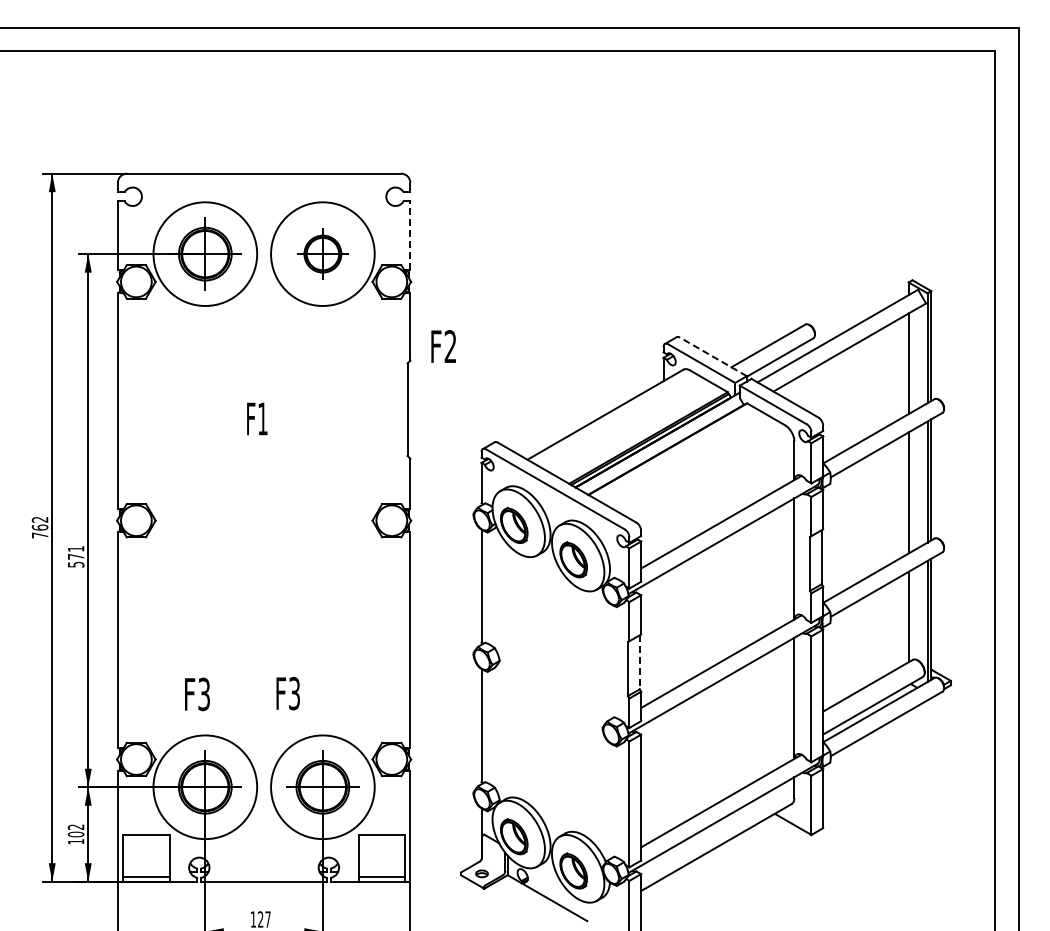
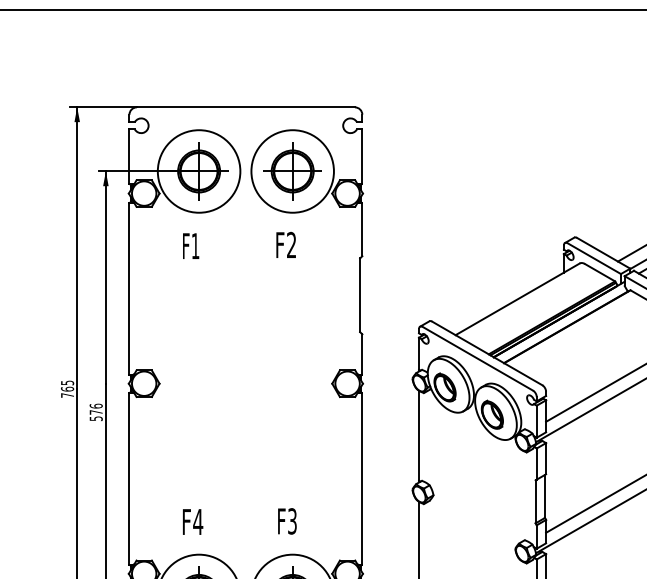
line: (410, 235) -> (362, 156), dashed -> solid
part: (322, 253) -> (292, 170), size x1.43
text: (443, 346) -> (286, 245), moved
line: (713, 356) -> (603, 252), dashed -> solid
text: (257, 418) -> (191, 245), moved
text: (39, 519) -> (67, 382), 762 -> 765
text: (75, 548) -> (95, 405), 571 -> 576
line: (639, 662) -> (544, 496), dashed -> solid
text: (287, 693) -> (286, 521), moved
text: (203, 694) -> (197, 522), F3 -> F4

